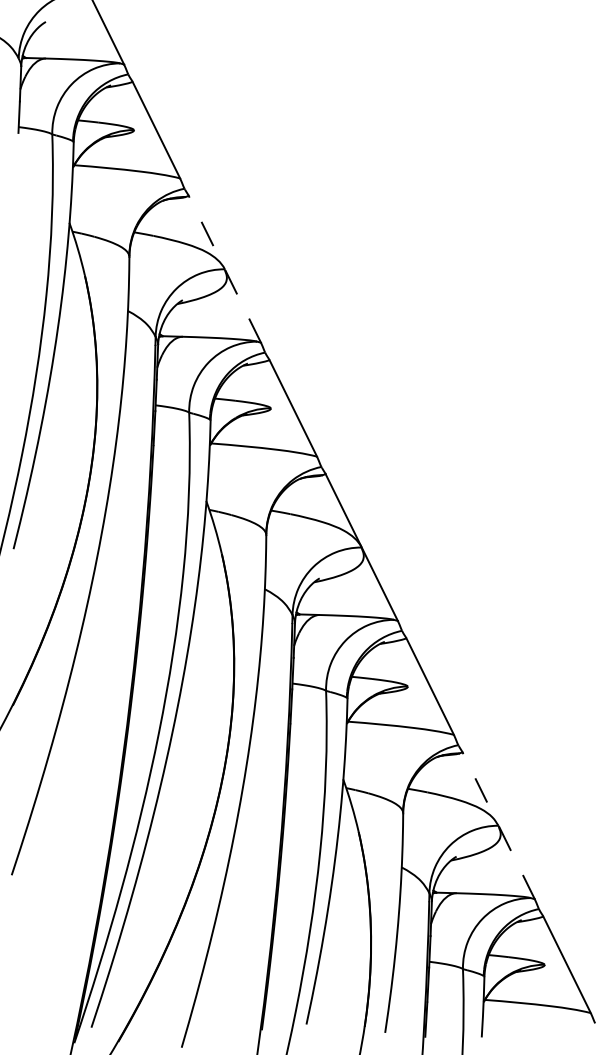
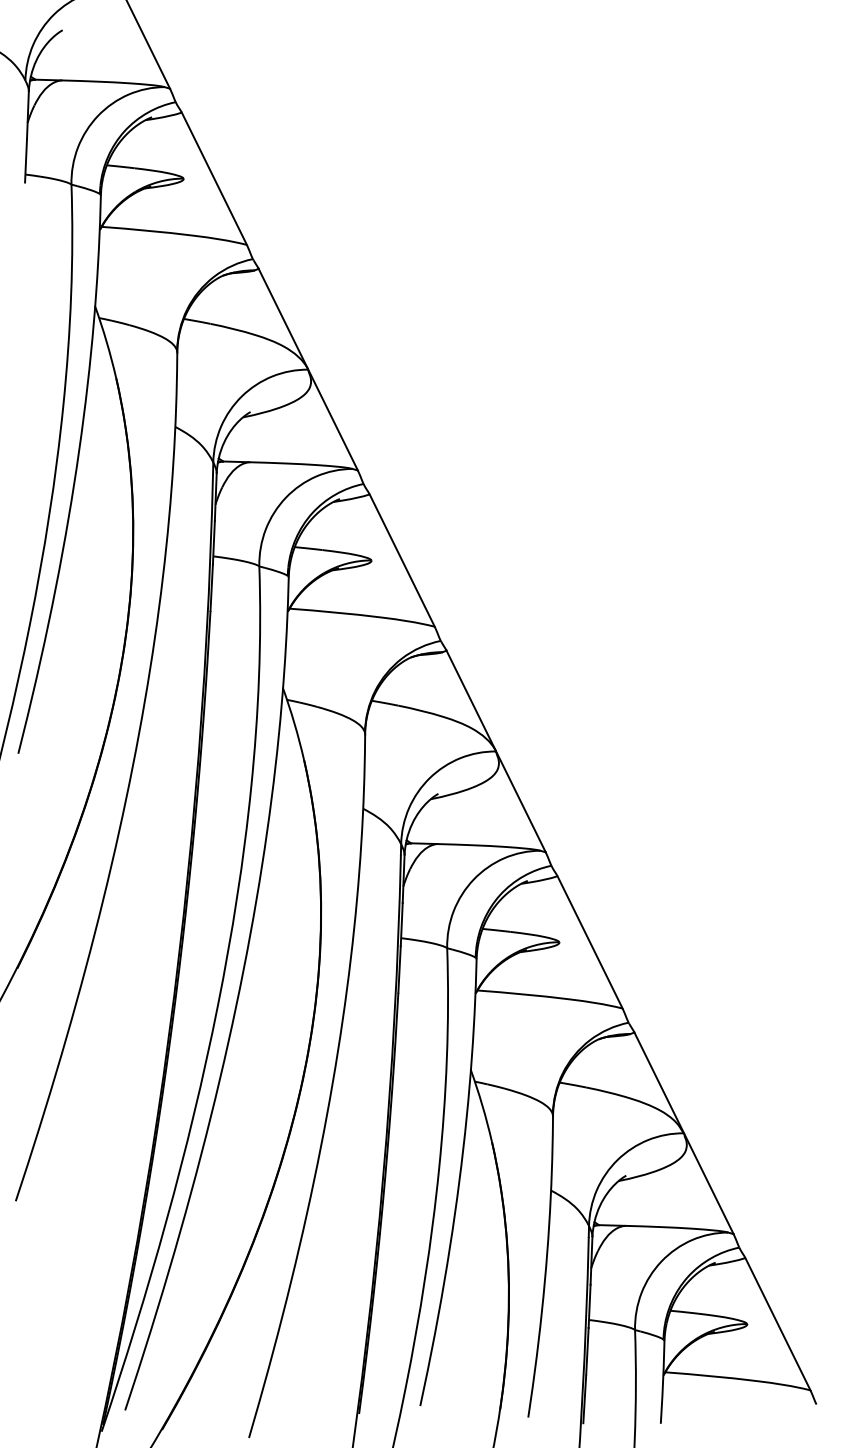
line: (225, 269) -> (308, 369), dashed -> solid
line: (498, 825) -> (683, 1132), dashed -> solid

